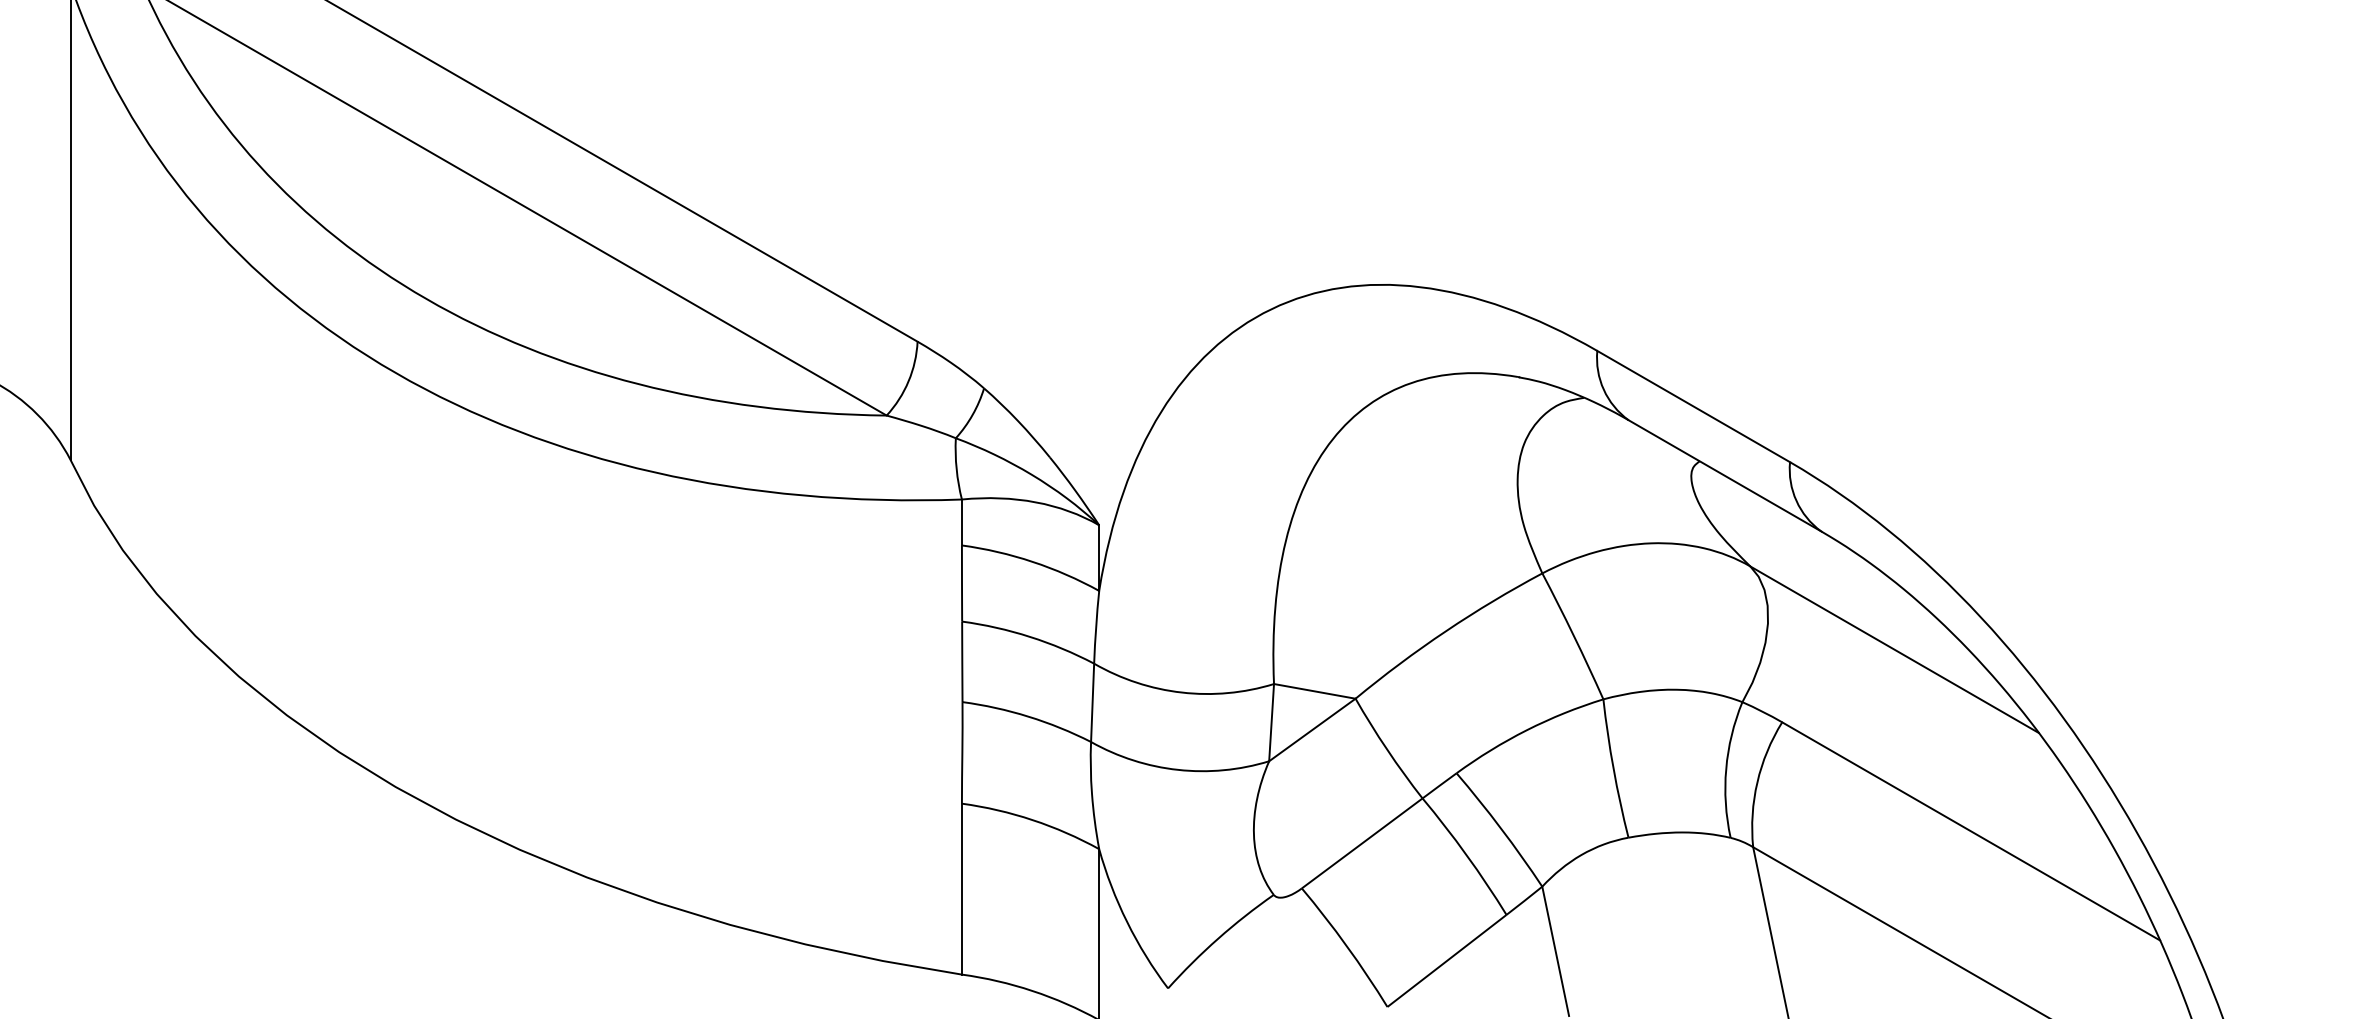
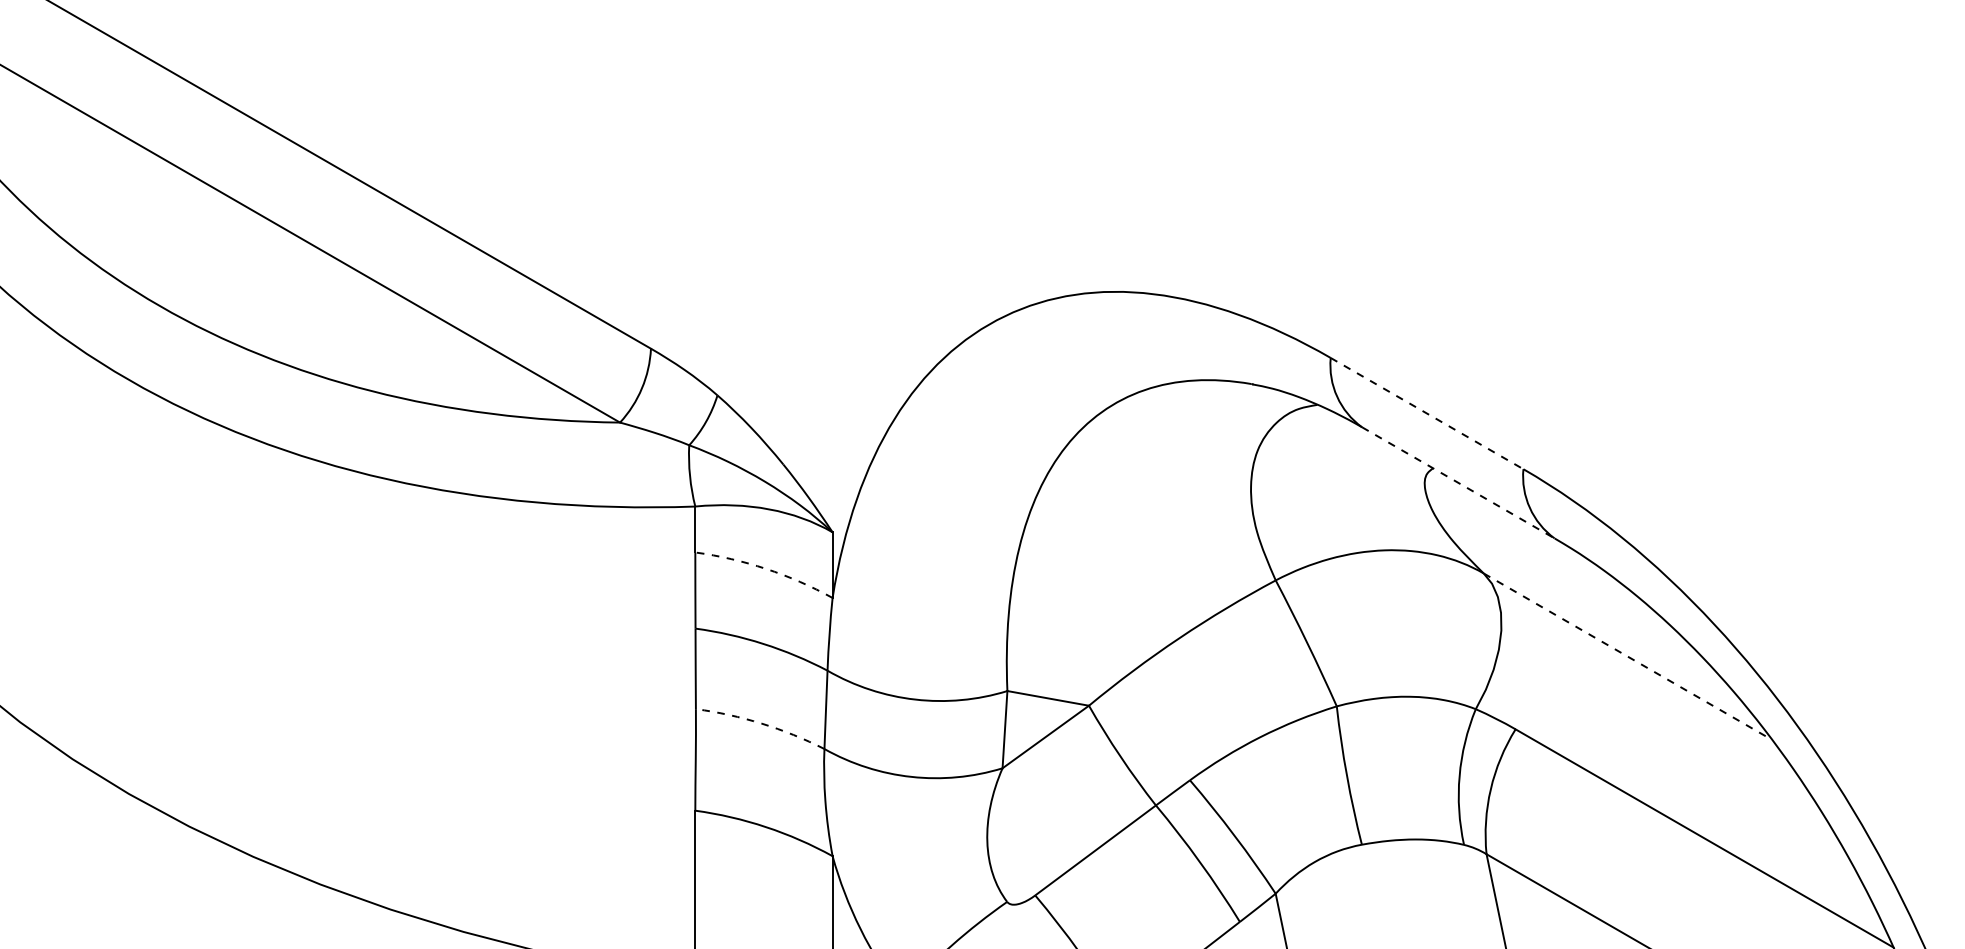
line: (1694, 406) -> (1427, 413), solid -> dashed
line: (1725, 476) -> (1458, 483), solid -> dashed
arc: (1032, 561) -> (765, 568), solid -> dashed
line: (1894, 649) -> (1627, 656), solid -> dashed
arc: (1028, 716) -> (761, 723), solid -> dashed

